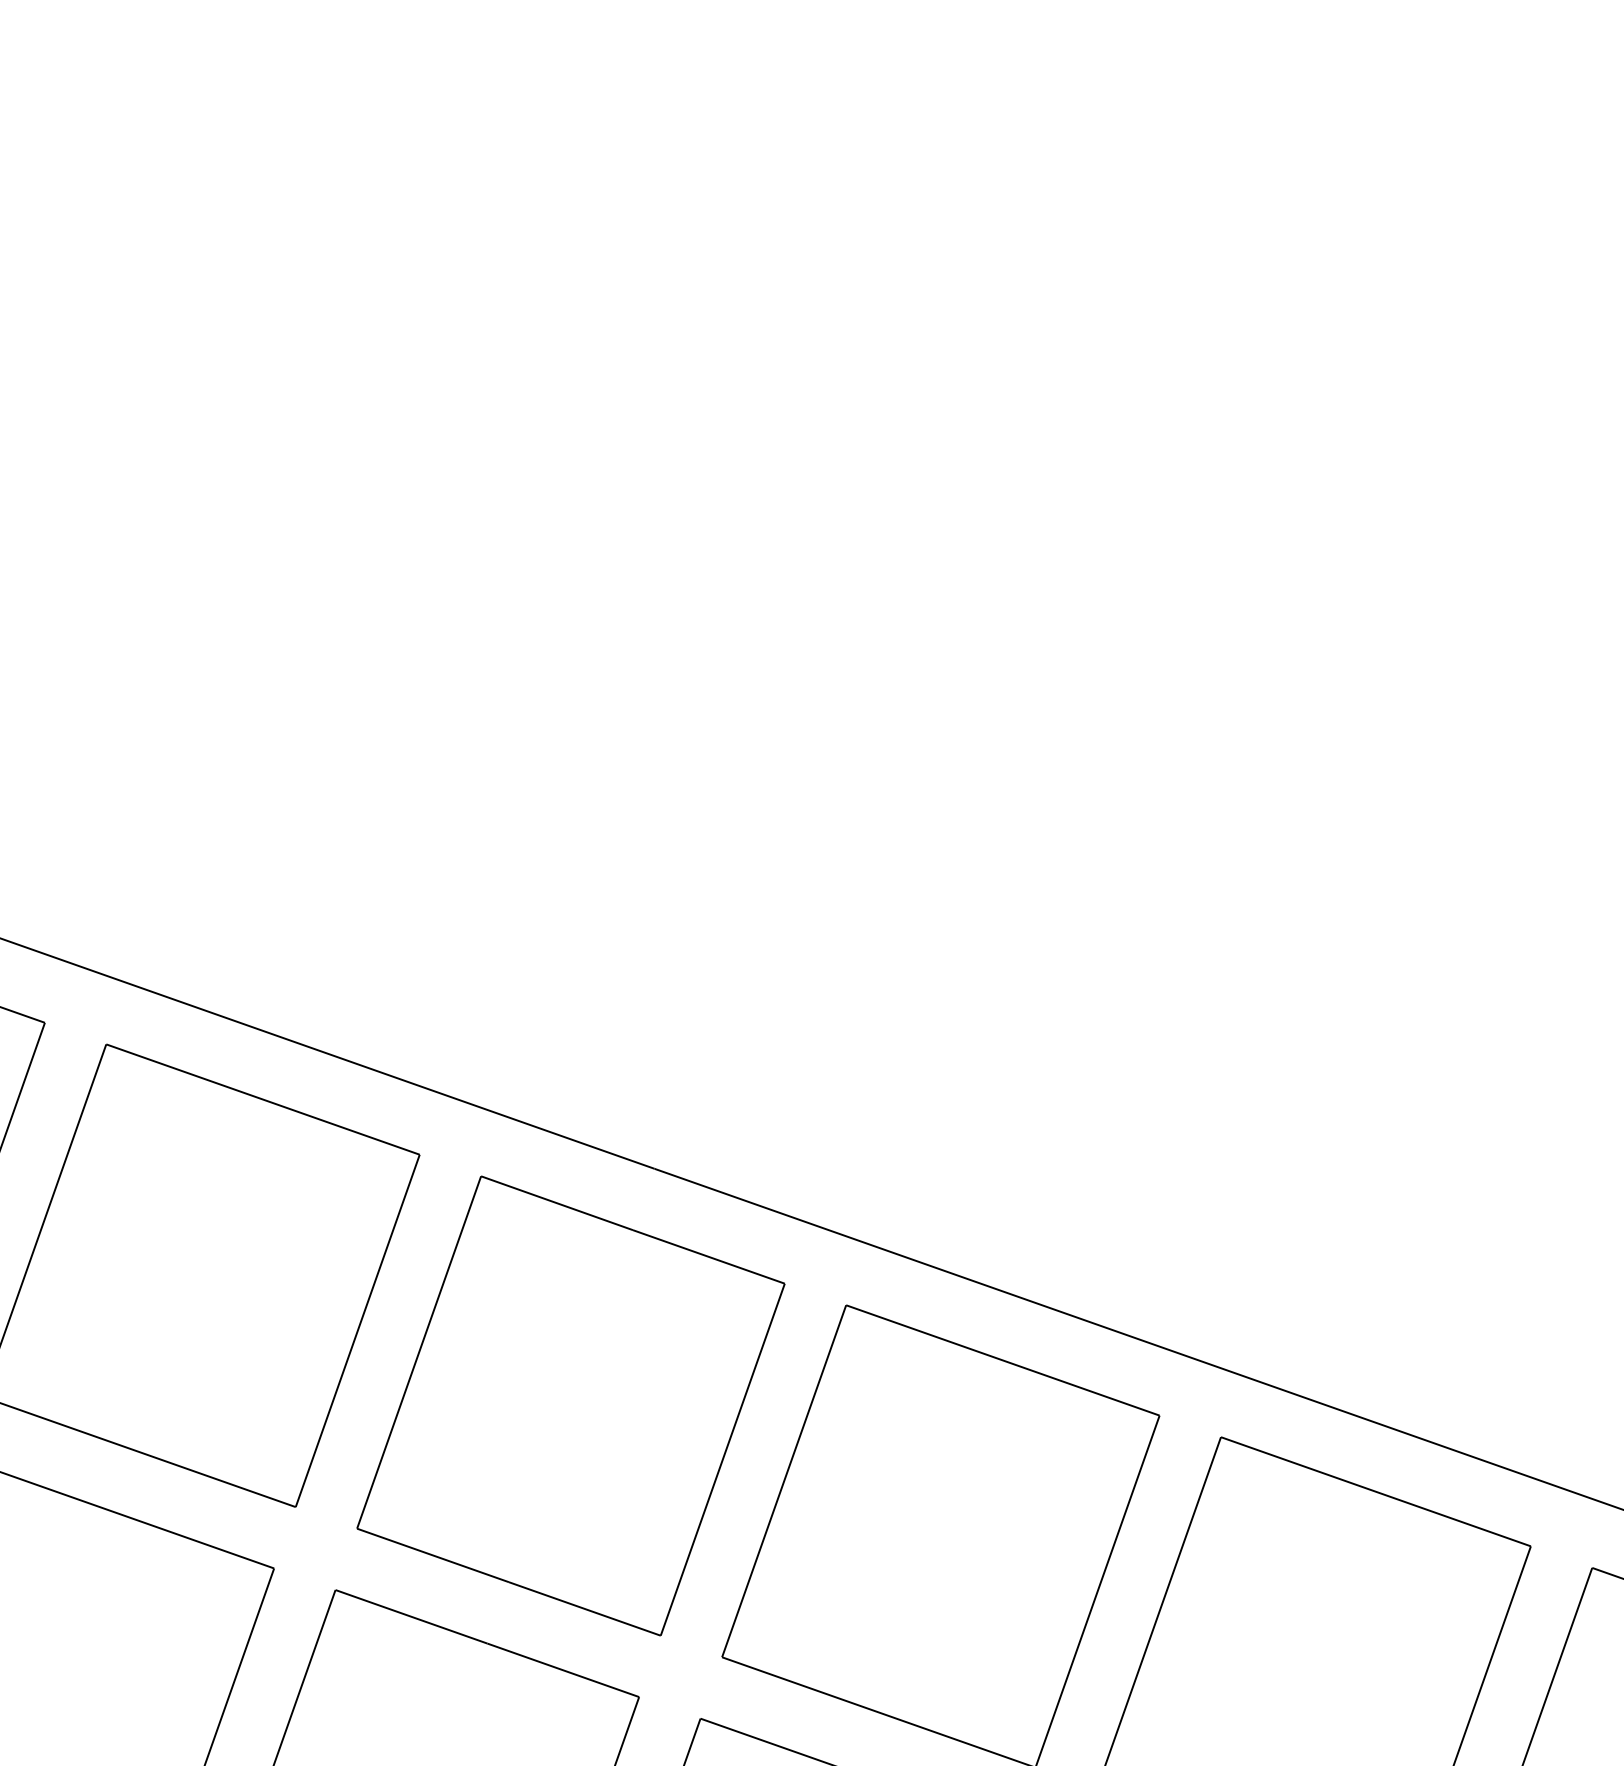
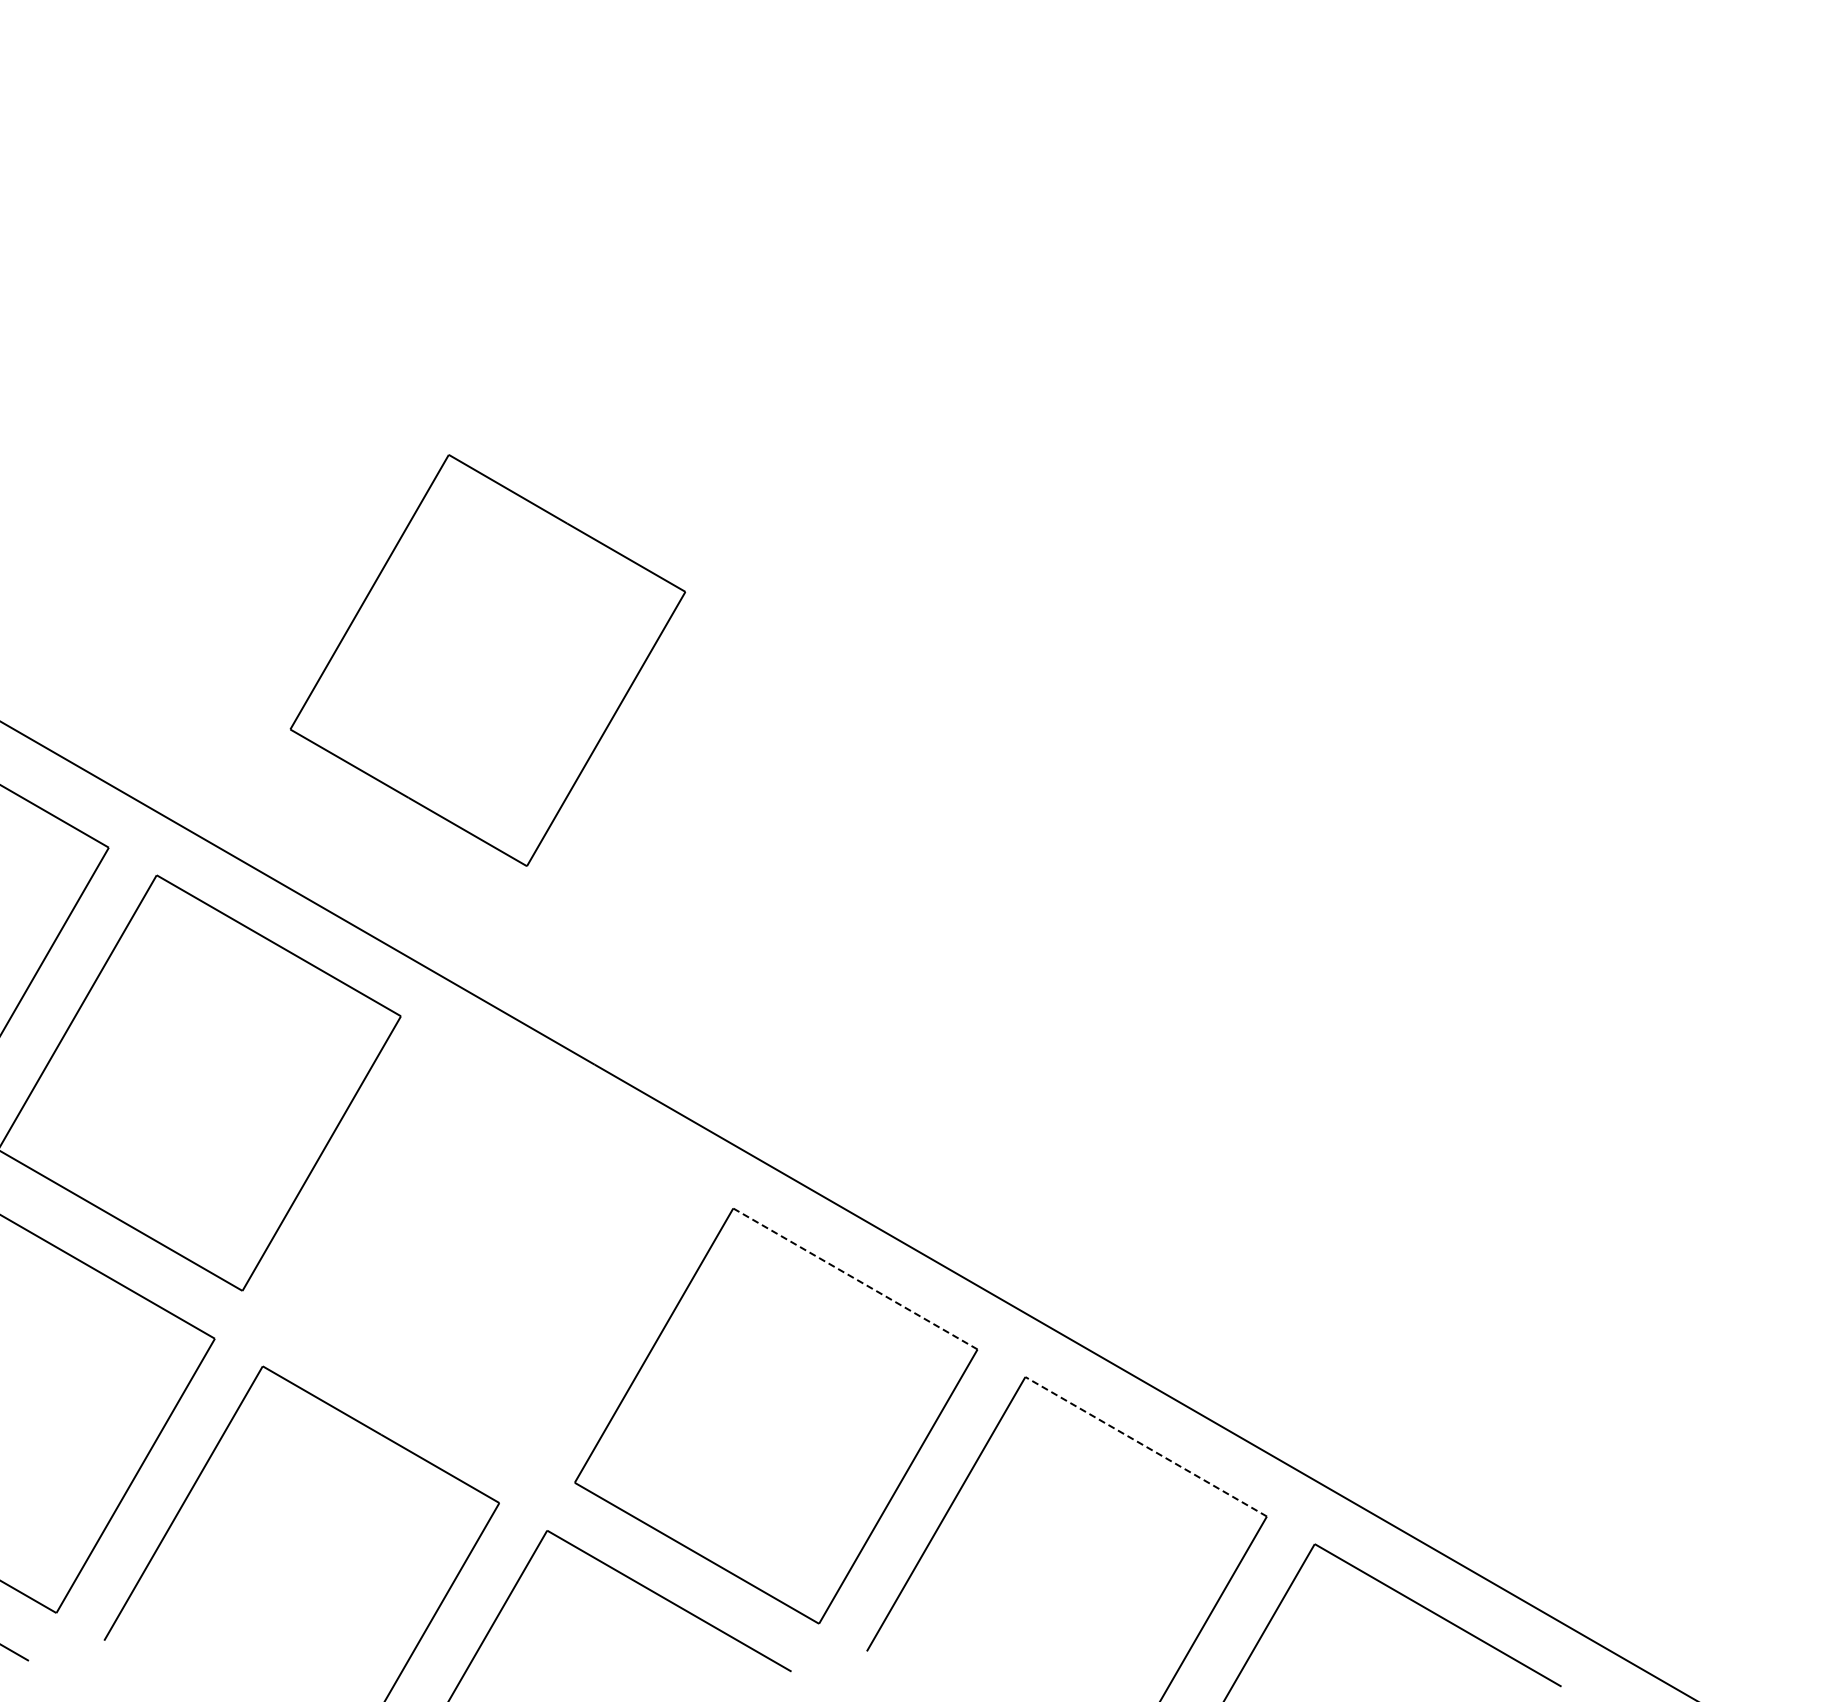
line: (1002, 1359) -> (855, 1278), solid -> dashed
part: (570, 1406) -> (487, 660), moved
line: (1375, 1491) -> (1145, 1446), solid -> dashed

